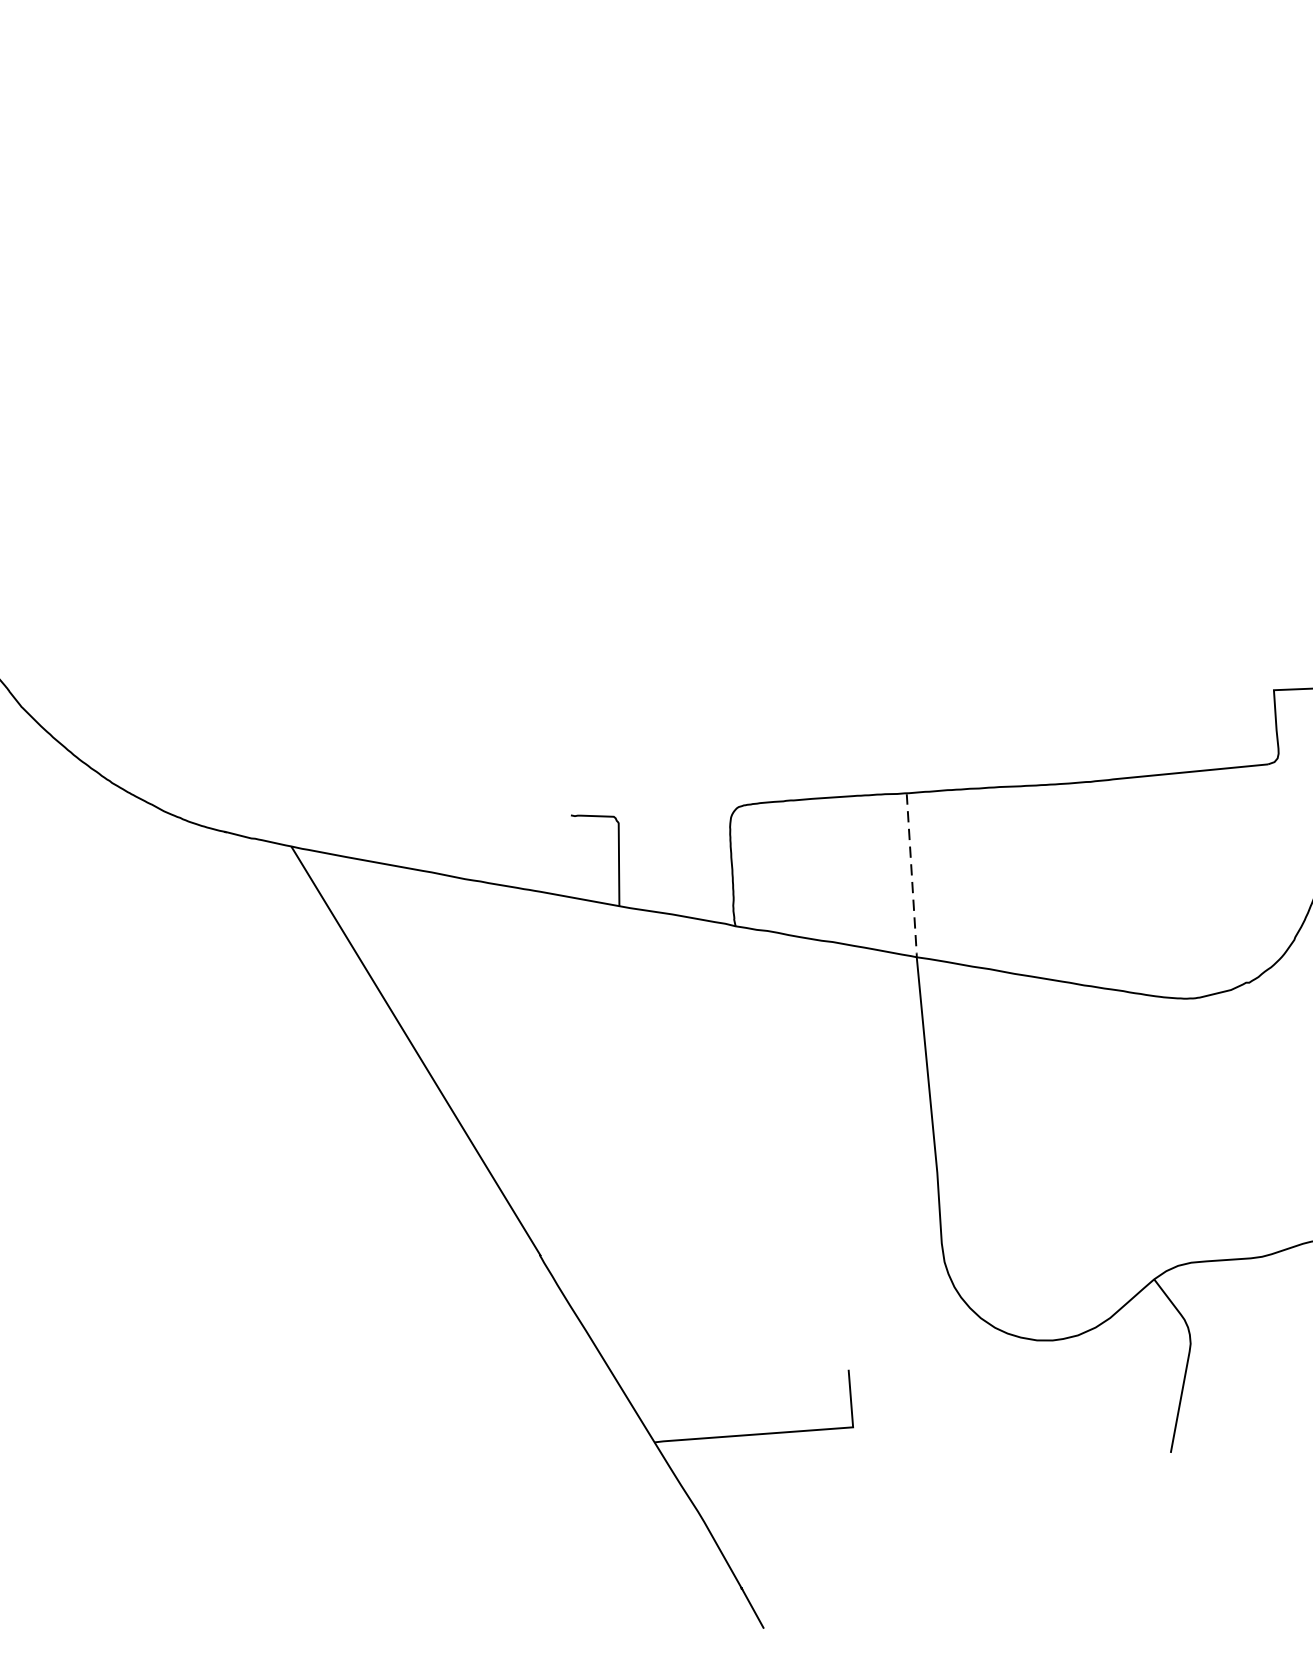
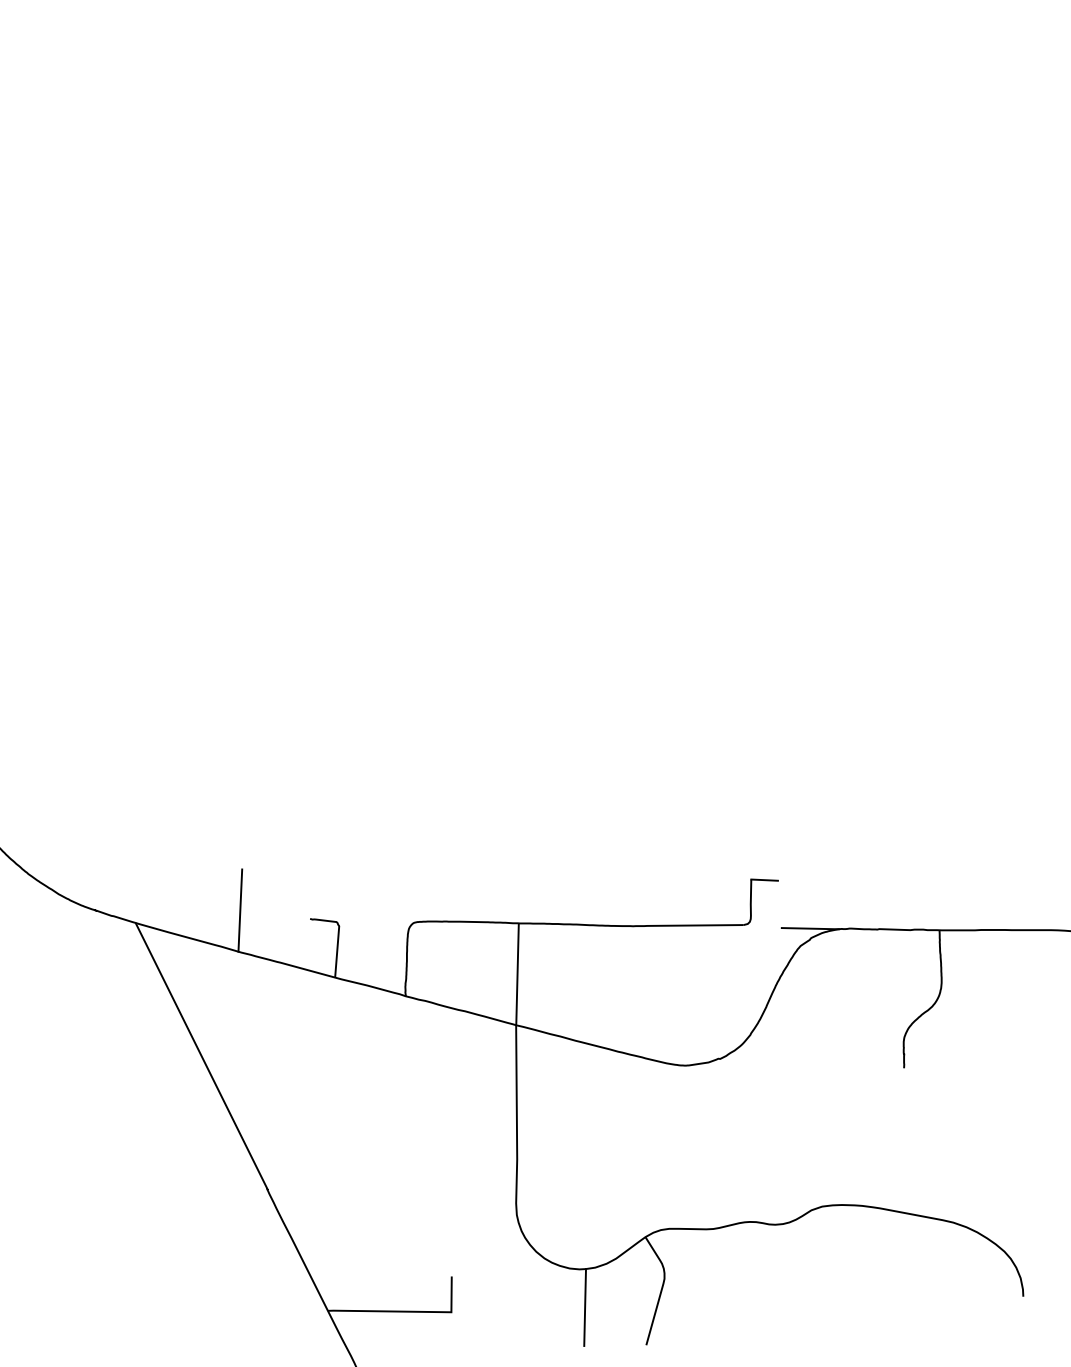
line: (457, 811) -> (240, 910), added
line: (911, 877) -> (517, 975), dashed -> solid
line: (1067, 1400) -> (585, 1307), added

